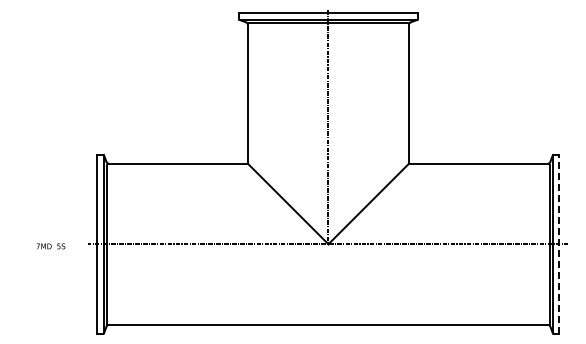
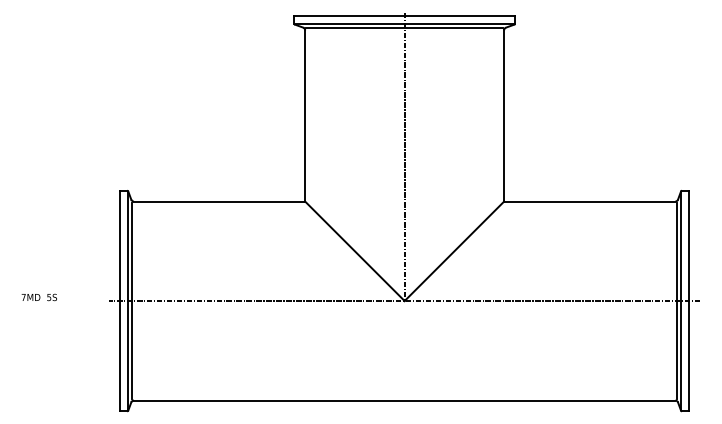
line: (559, 244) -> (689, 301), dashed -> solid
text: (50, 246) -> (38, 297), moved

